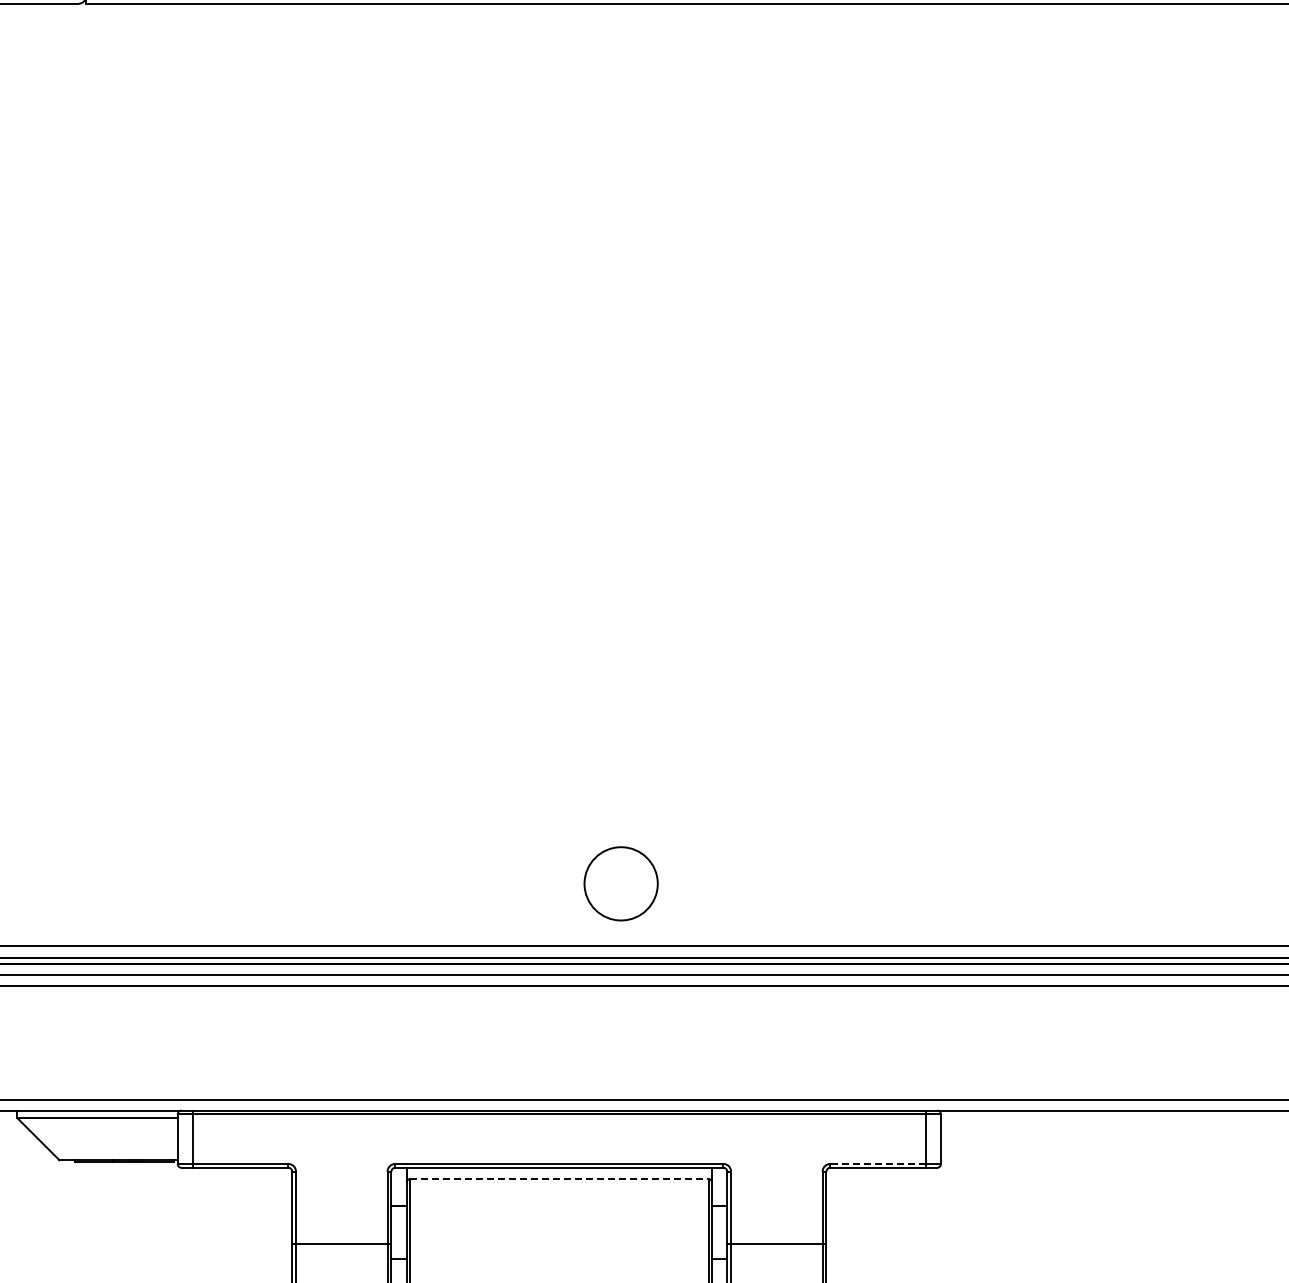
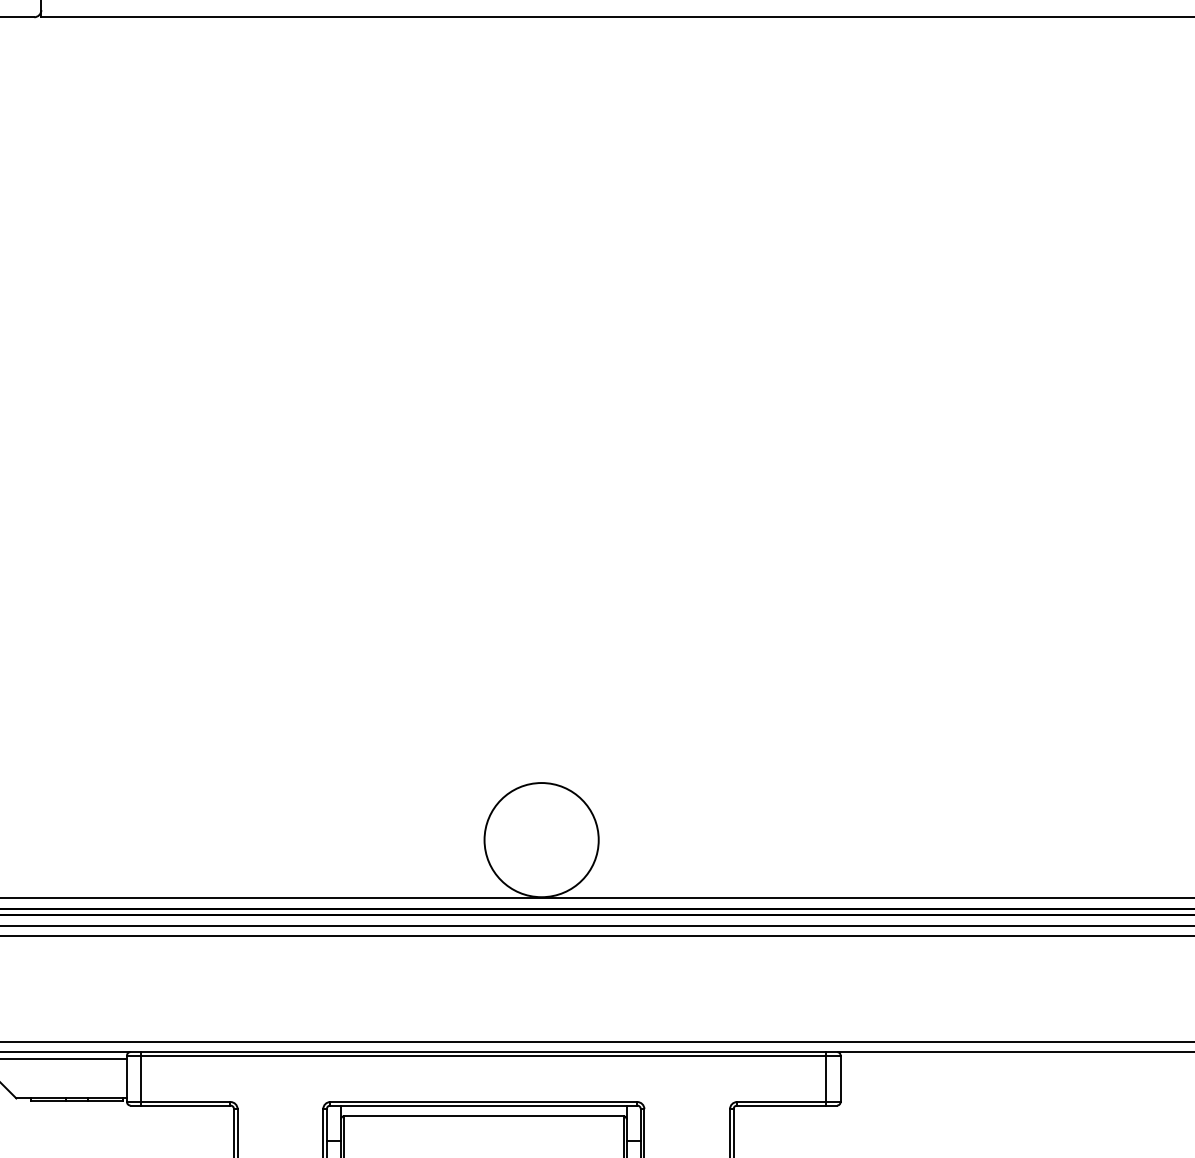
circle: (621, 883) -> (541, 839), size x1.67
line: (878, 1163) -> (782, 1101), dashed -> solid
line: (559, 1179) -> (483, 1116), dashed -> solid

